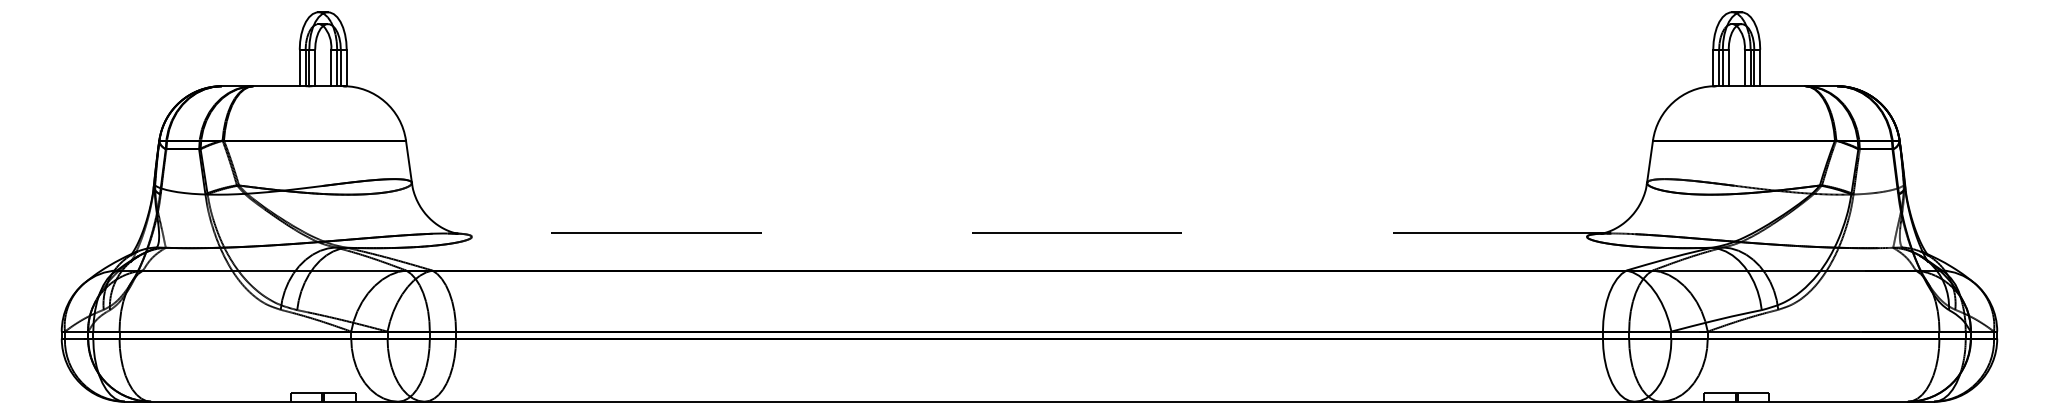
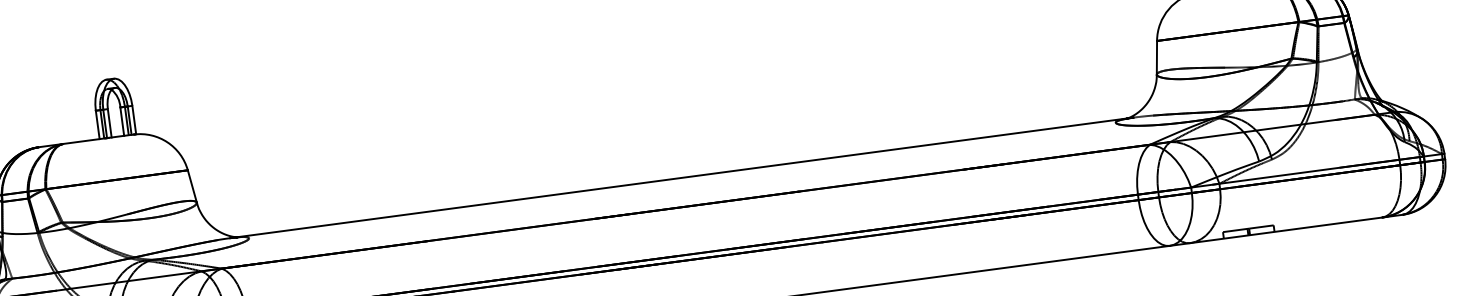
line: (1025, 233) -> (678, 178), dashed -> solid

